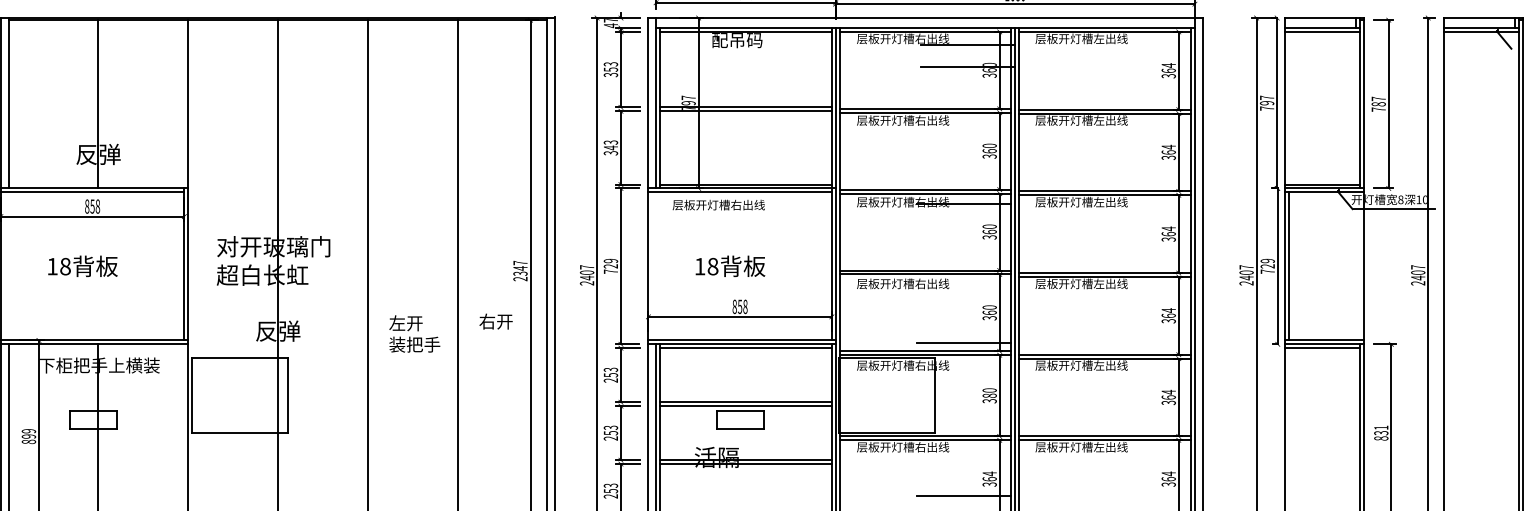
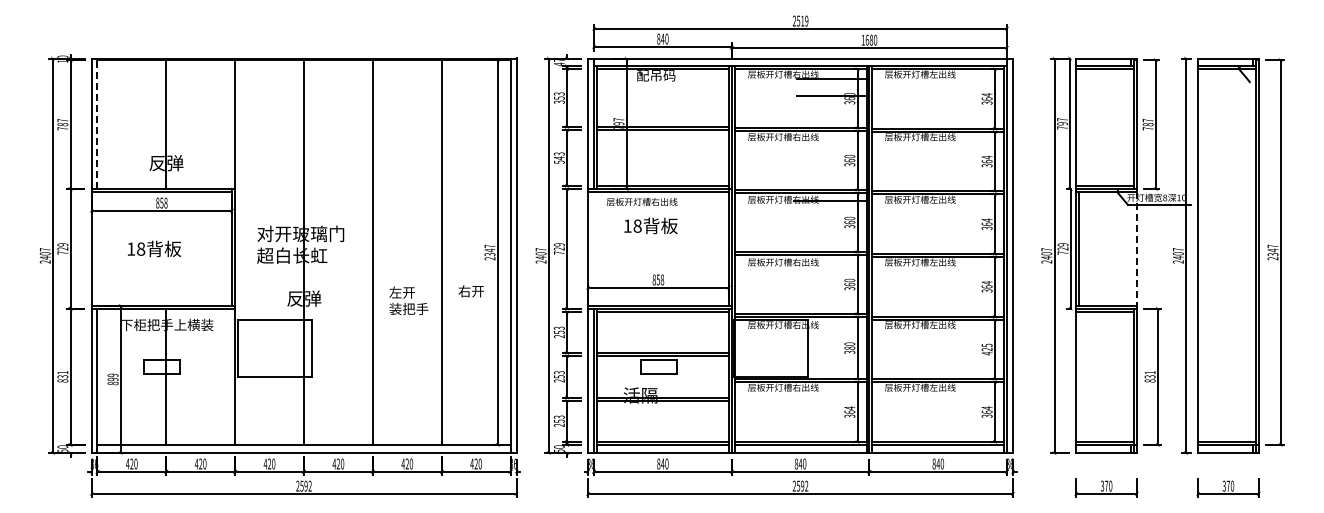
line: (8, 102) -> (97, 123), solid -> dashed
text: (607, 152) -> (556, 161), 343 -> 543
text: (729, 265) -> (650, 225), moved
line: (1363, 265) -> (1136, 248), solid -> dashed
line: (964, 342) -> (830, 307), removed
text: (1167, 397) -> (986, 349), 364 -> 425
line: (964, 496) -> (830, 425), removed

